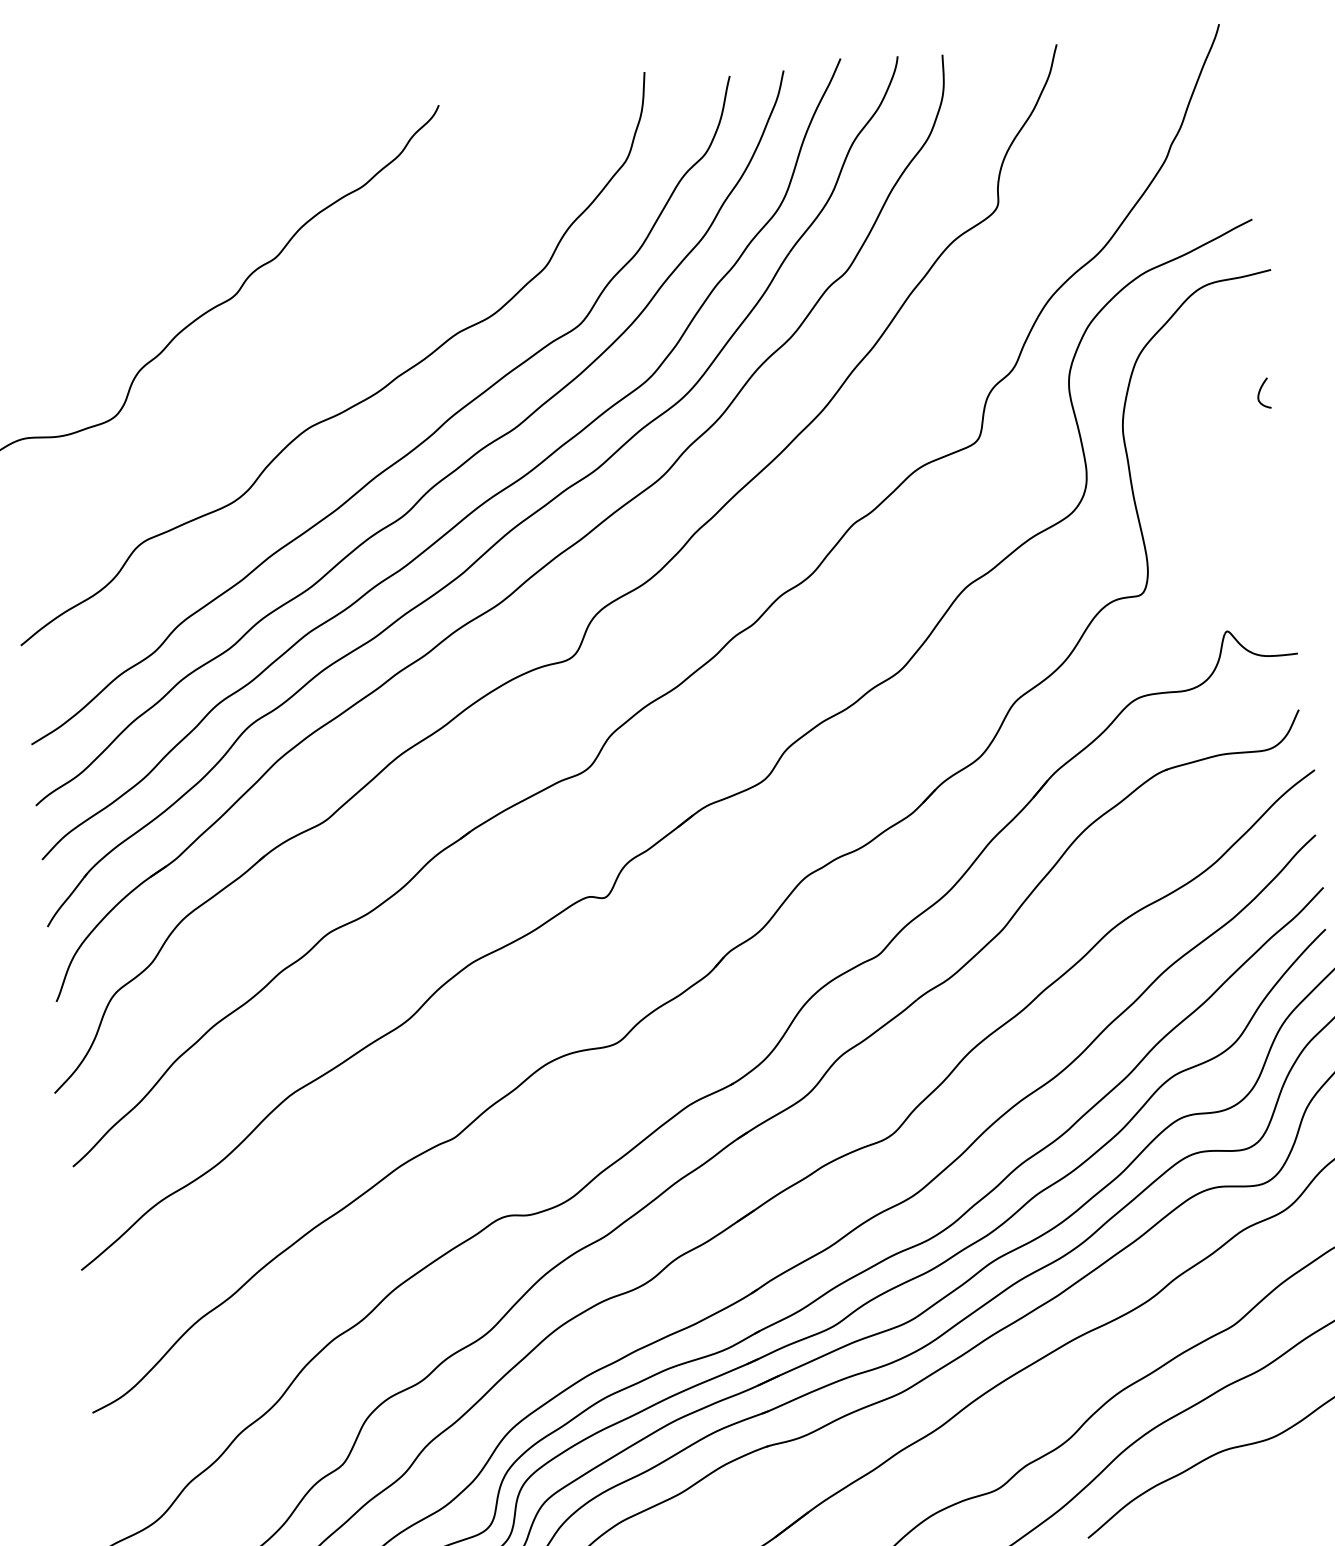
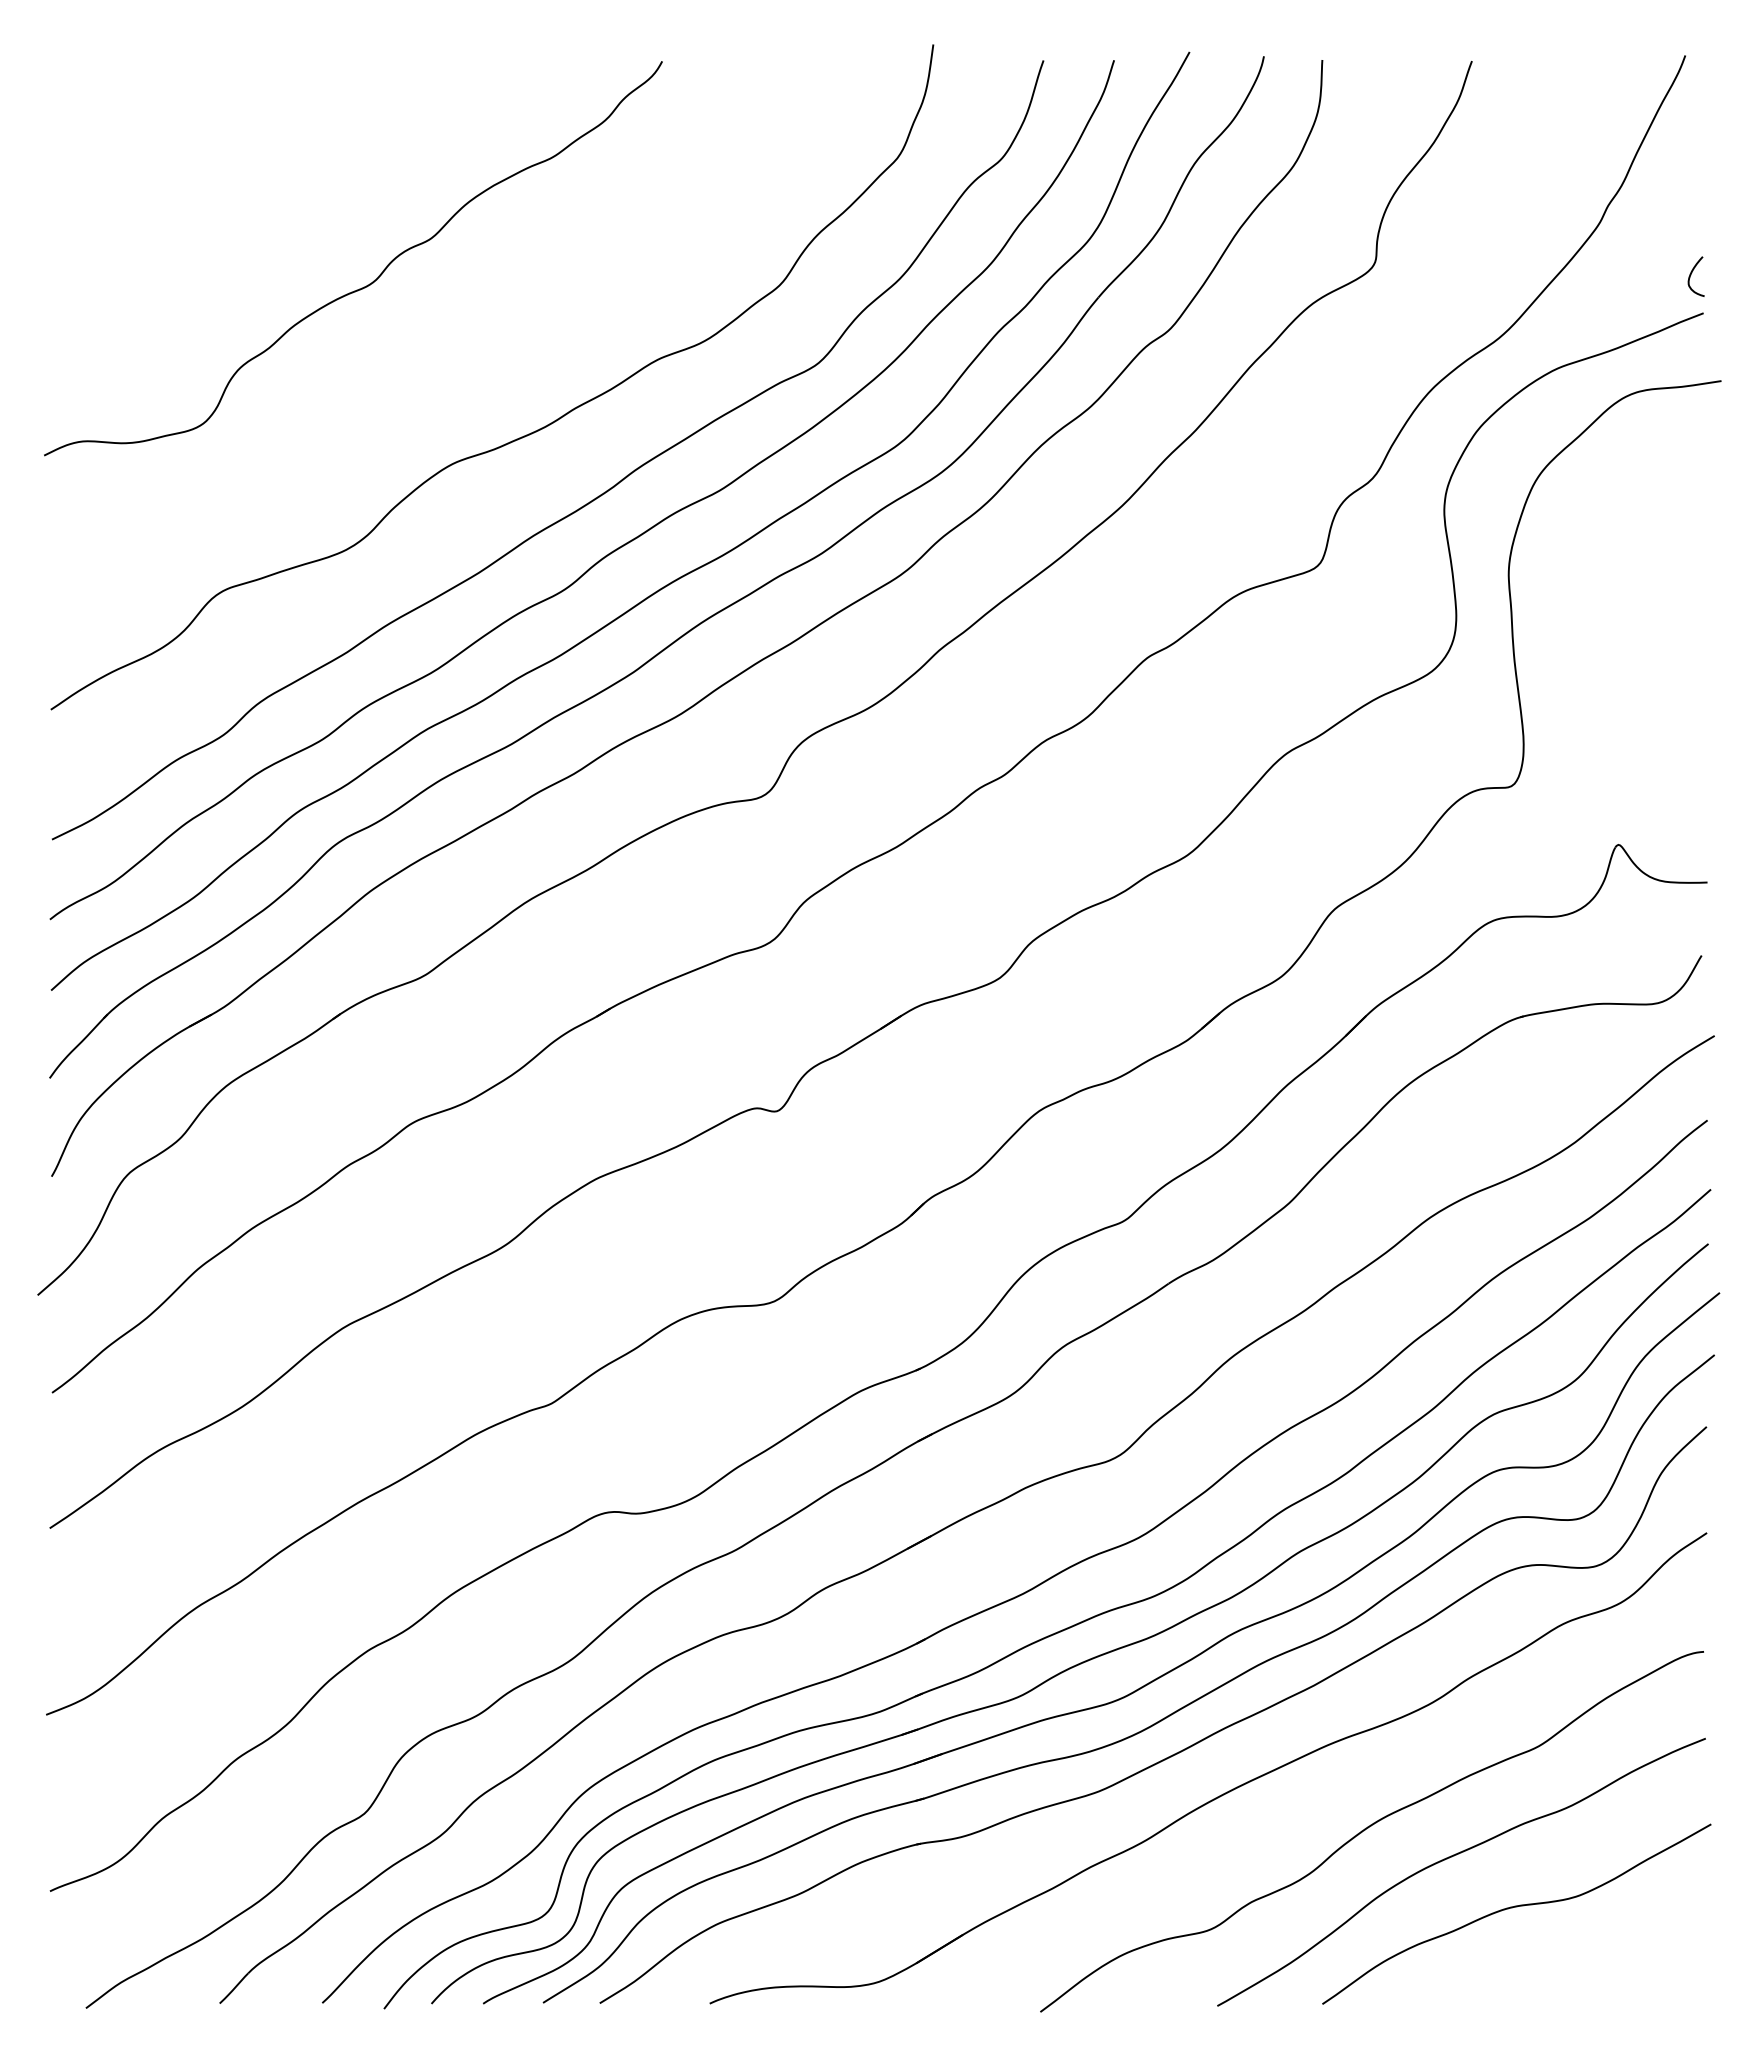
curve: (1260, 392) -> (1691, 275), moved

